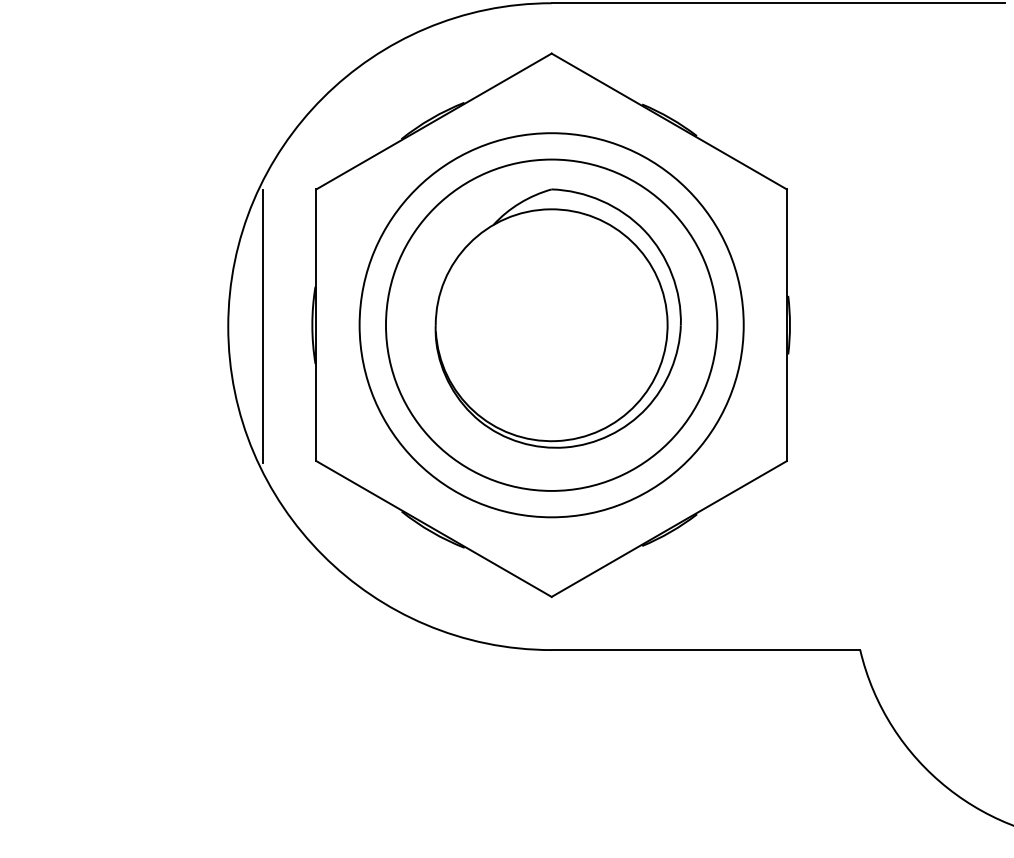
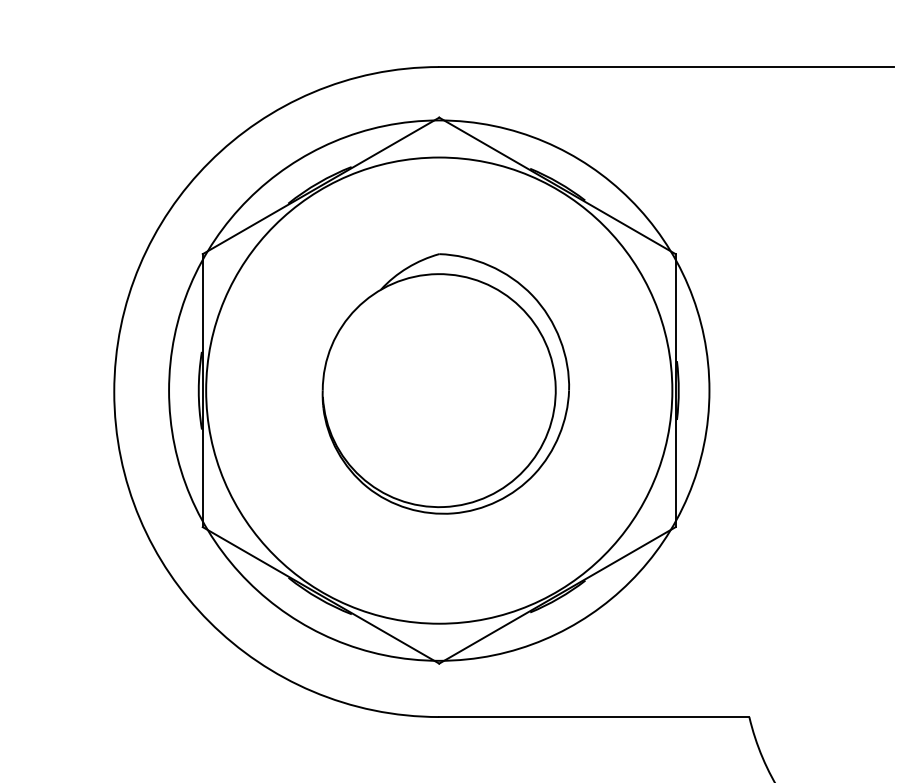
circle: (551, 324) -> (439, 389), size x1.4
circle: (551, 325) -> (439, 390), size x1.4
line: (262, 326) -> (148, 391), removed

